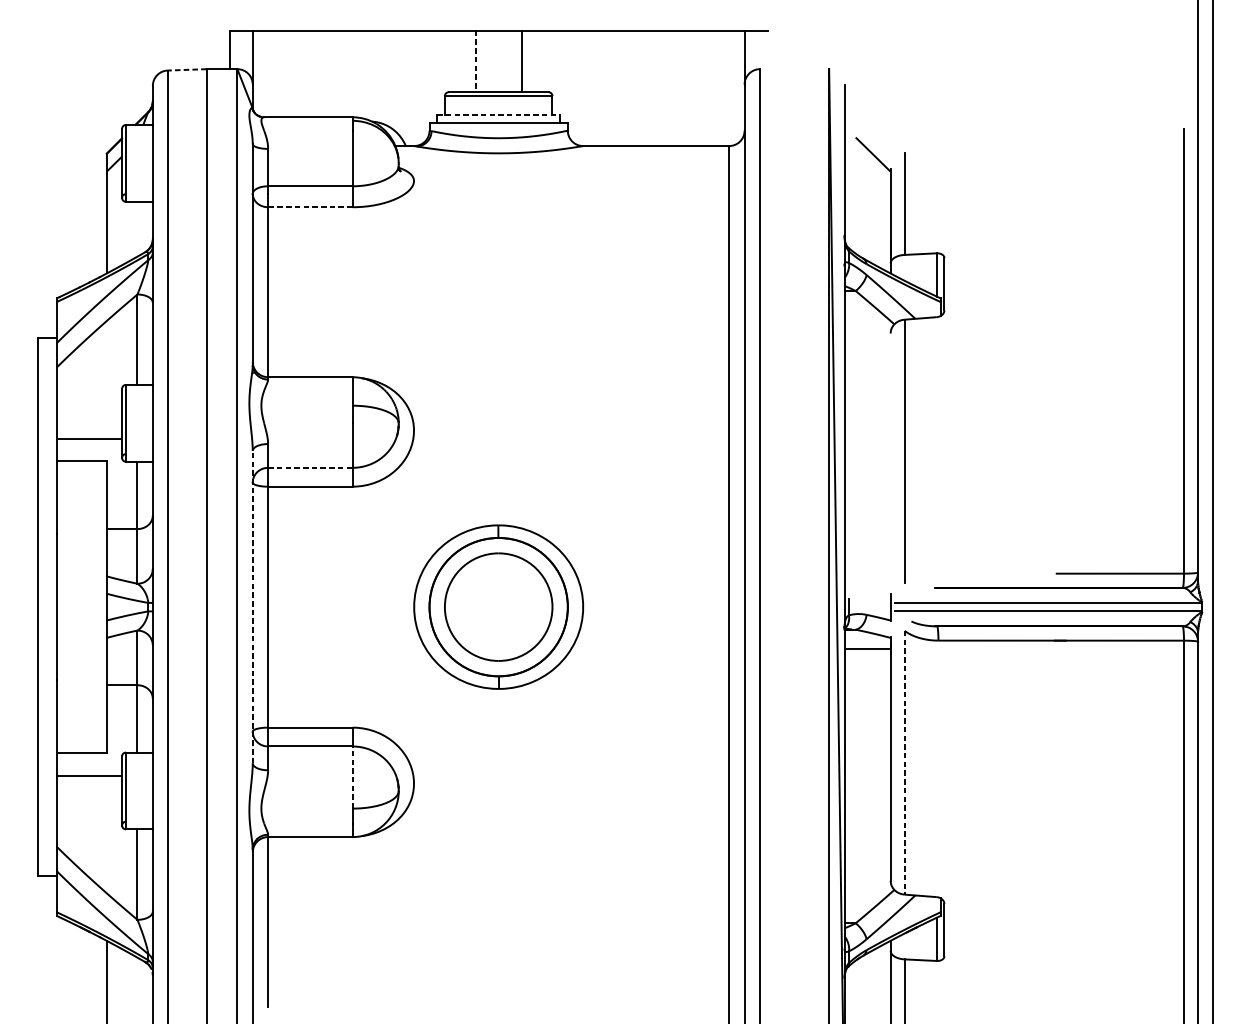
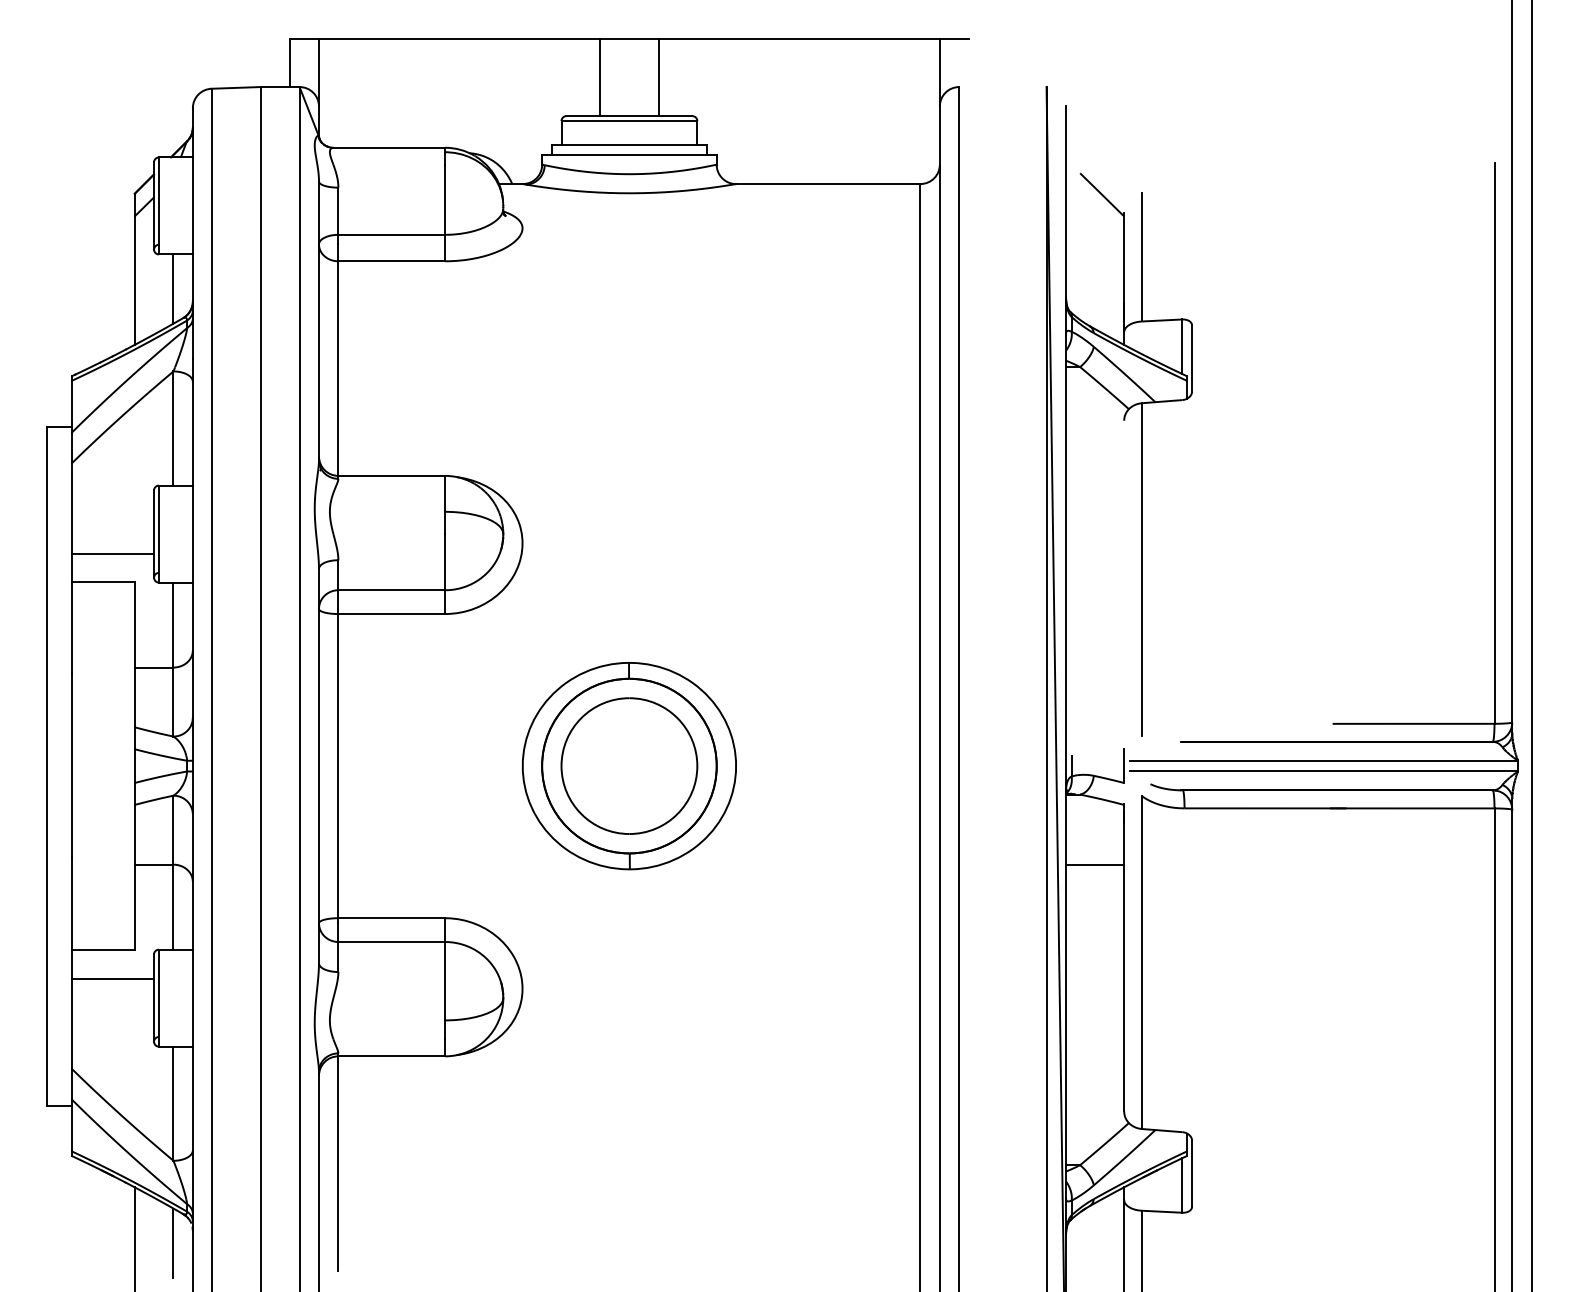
line: (475, 61) -> (600, 77), dashed -> solid
line: (187, 69) -> (236, 87), dashed -> solid
line: (498, 115) -> (629, 145), dashed -> solid
line: (310, 207) -> (391, 261), dashed -> solid
line: (137, 228) -> (173, 288), added
line: (310, 468) -> (392, 590), dashed -> solid
line: (252, 606) -> (318, 765), dashed -> solid
line: (867, 648) -> (1094, 864), moved
line: (904, 763) -> (1141, 963), dashed -> solid
line: (352, 776) -> (445, 980), dashed -> solid
line: (137, 984) -> (173, 1242), added

